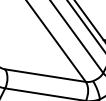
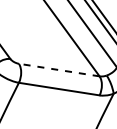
line: (45, 76) -> (59, 70), solid -> dashed

